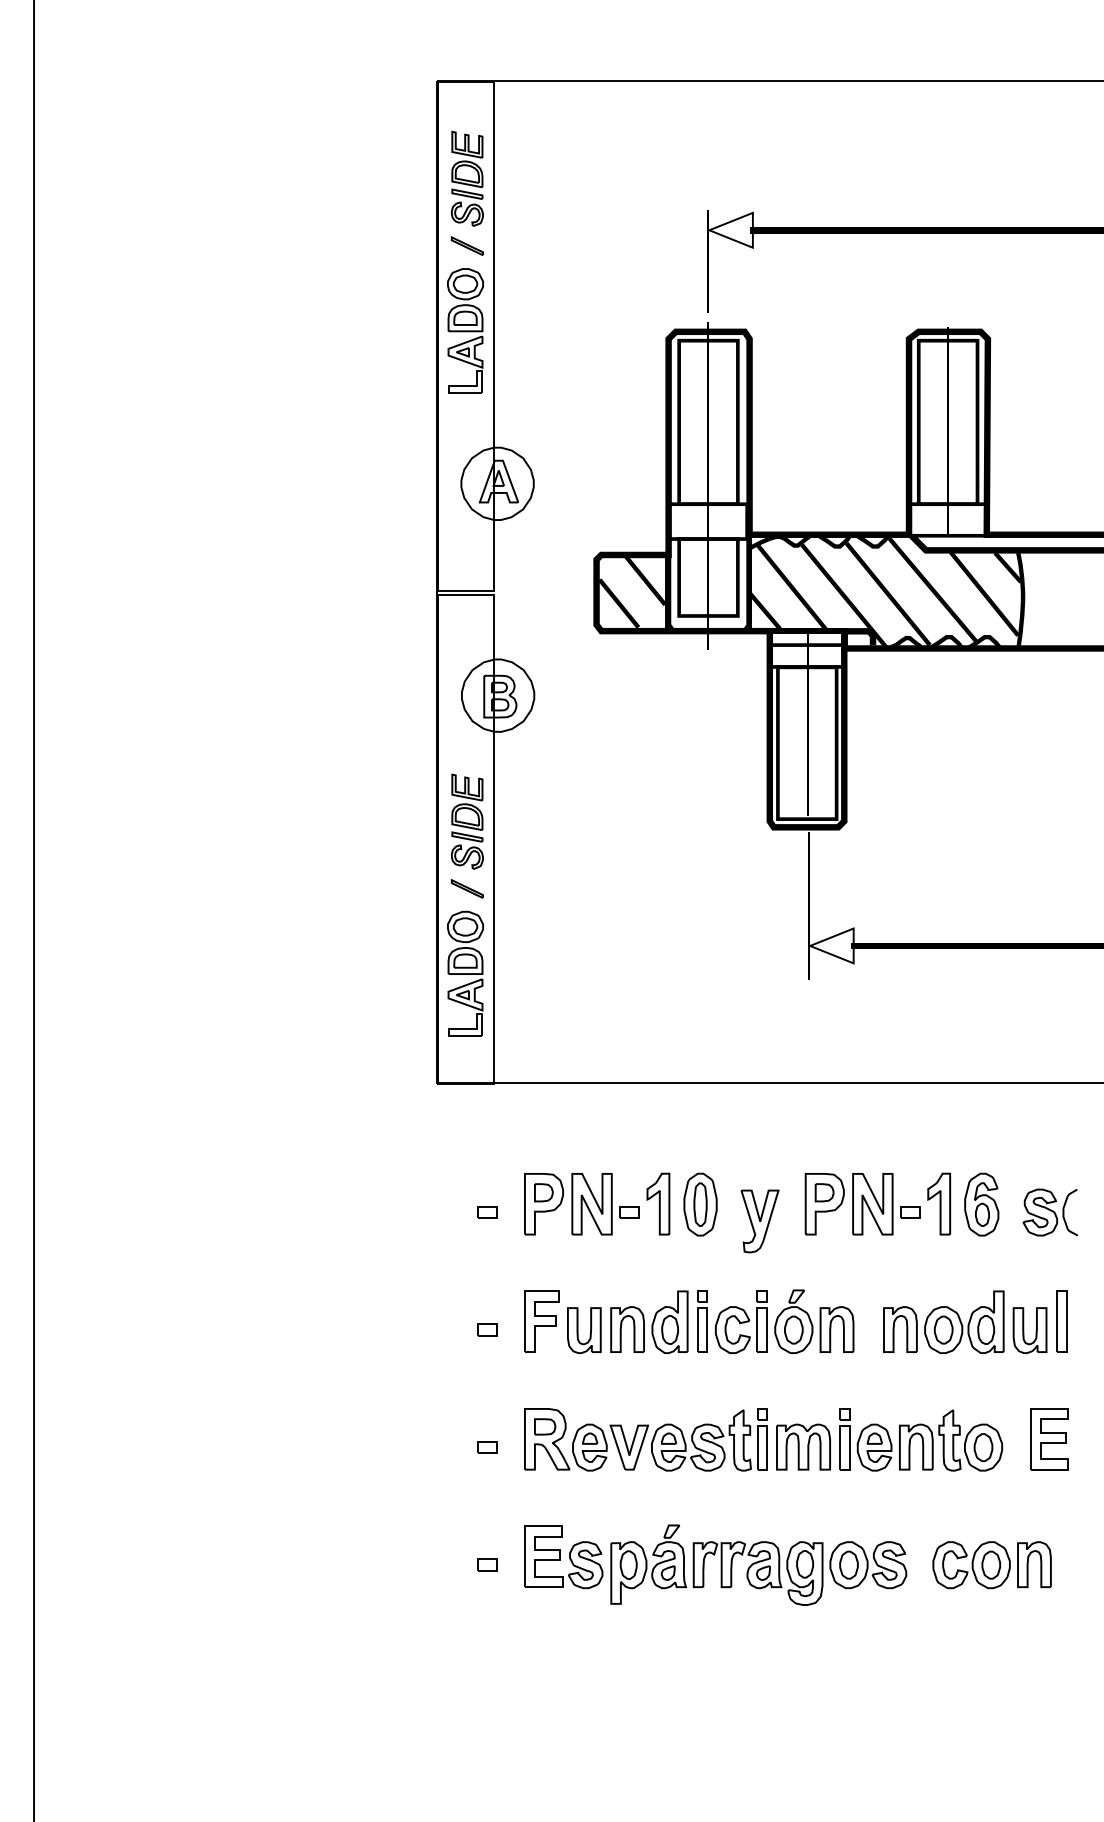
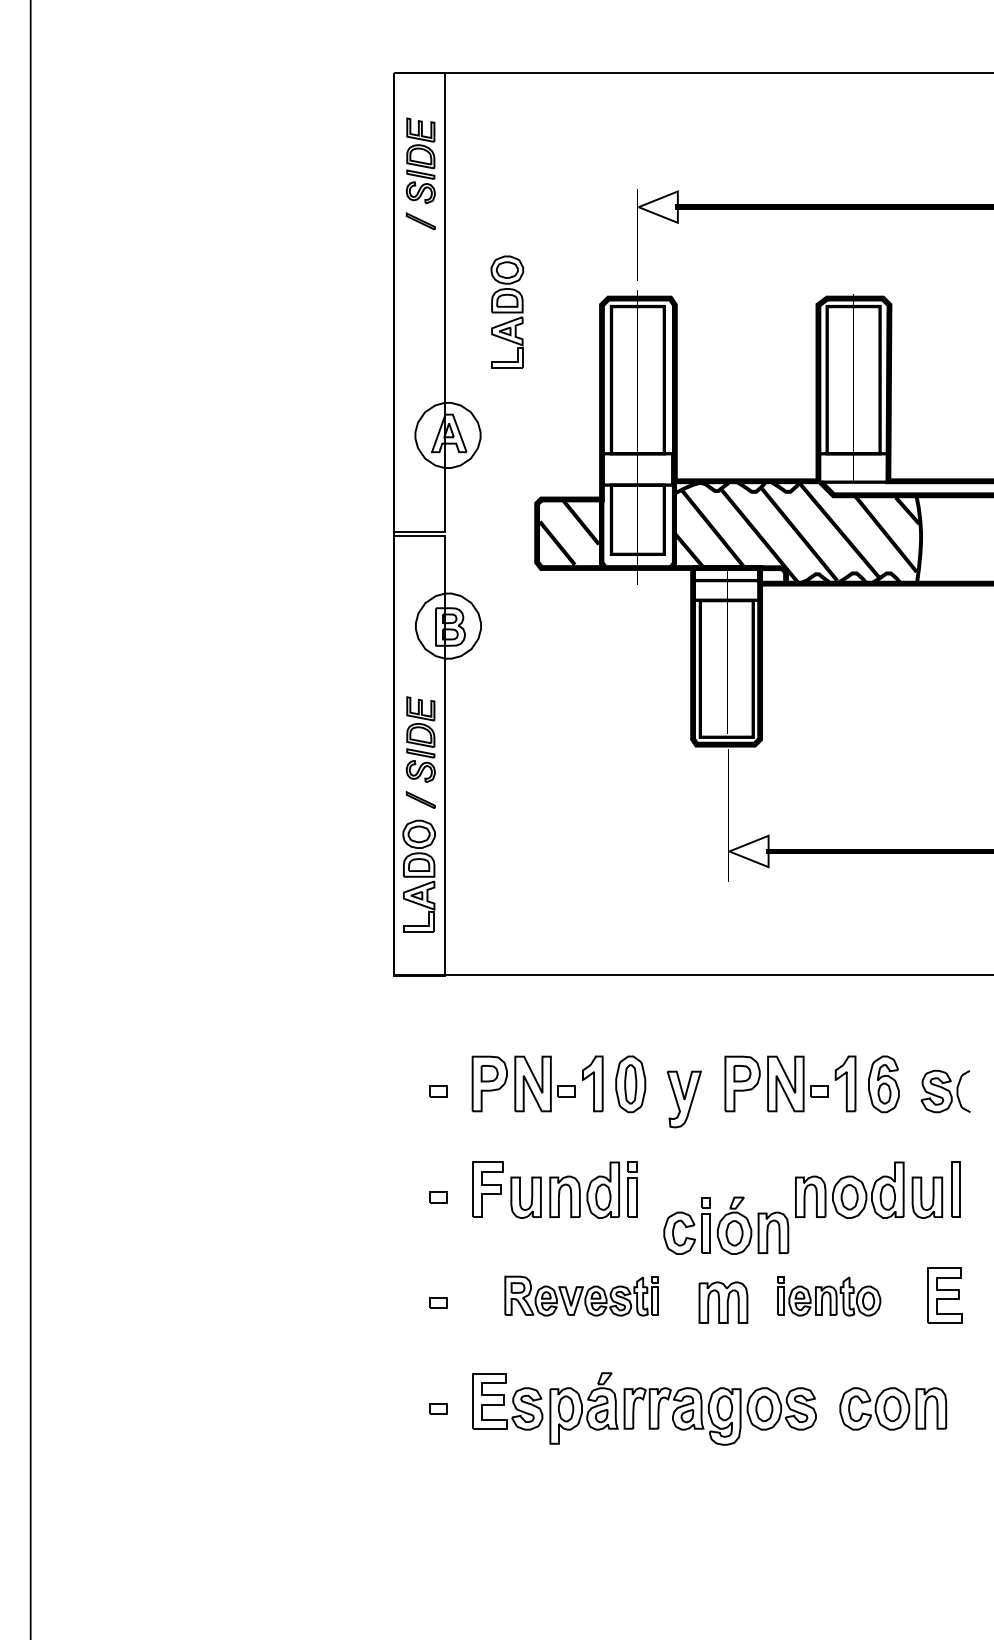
part: (465, 330) -> (507, 311), moved
part: (784, 1321) -> (726, 1225), moved
part: (645, 1439) -> (581, 1295), size x0.7
part: (920, 1439) -> (828, 1295), size x0.7

